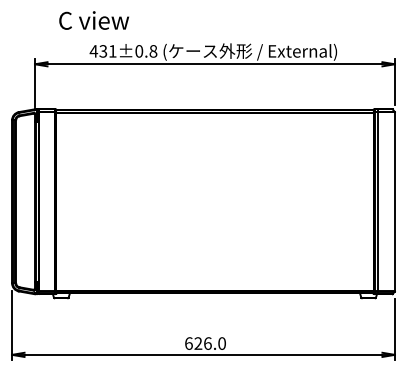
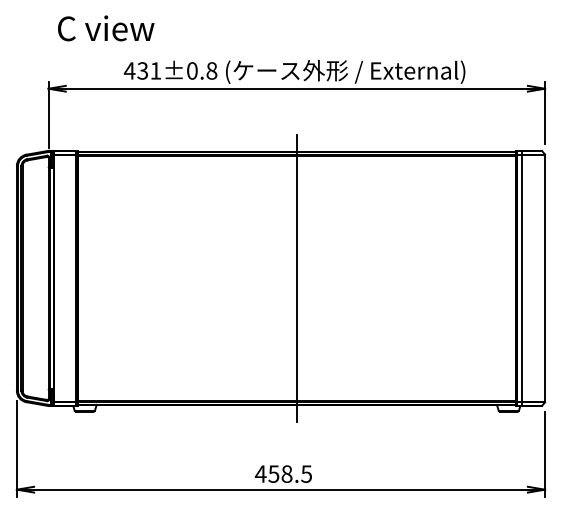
text: (94, 20) -> (106, 28), moved
line: (214, 201) -> (296, 278), added
text: (205, 343) -> (283, 473), 626.0 -> 458.5

